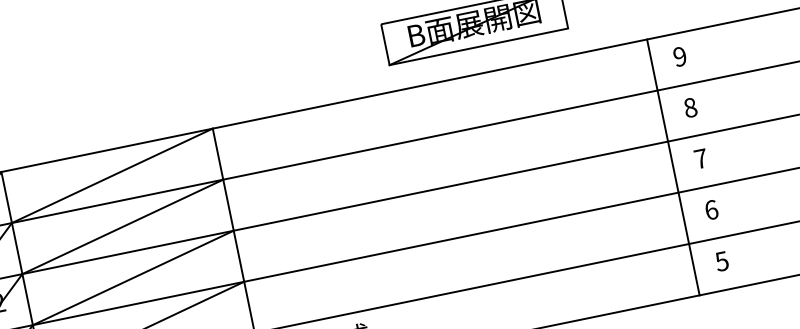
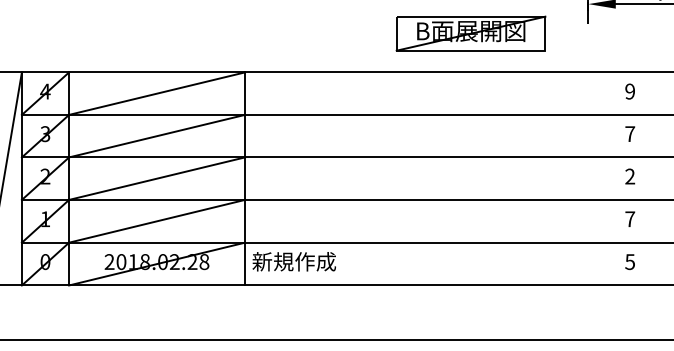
text: (691, 108) -> (630, 134), 8 -> 7
text: (701, 158) -> (630, 176), 7 -> 2
line: (673, 166) -> (606, 178), removed
text: (711, 210) -> (630, 219), 6 -> 7

